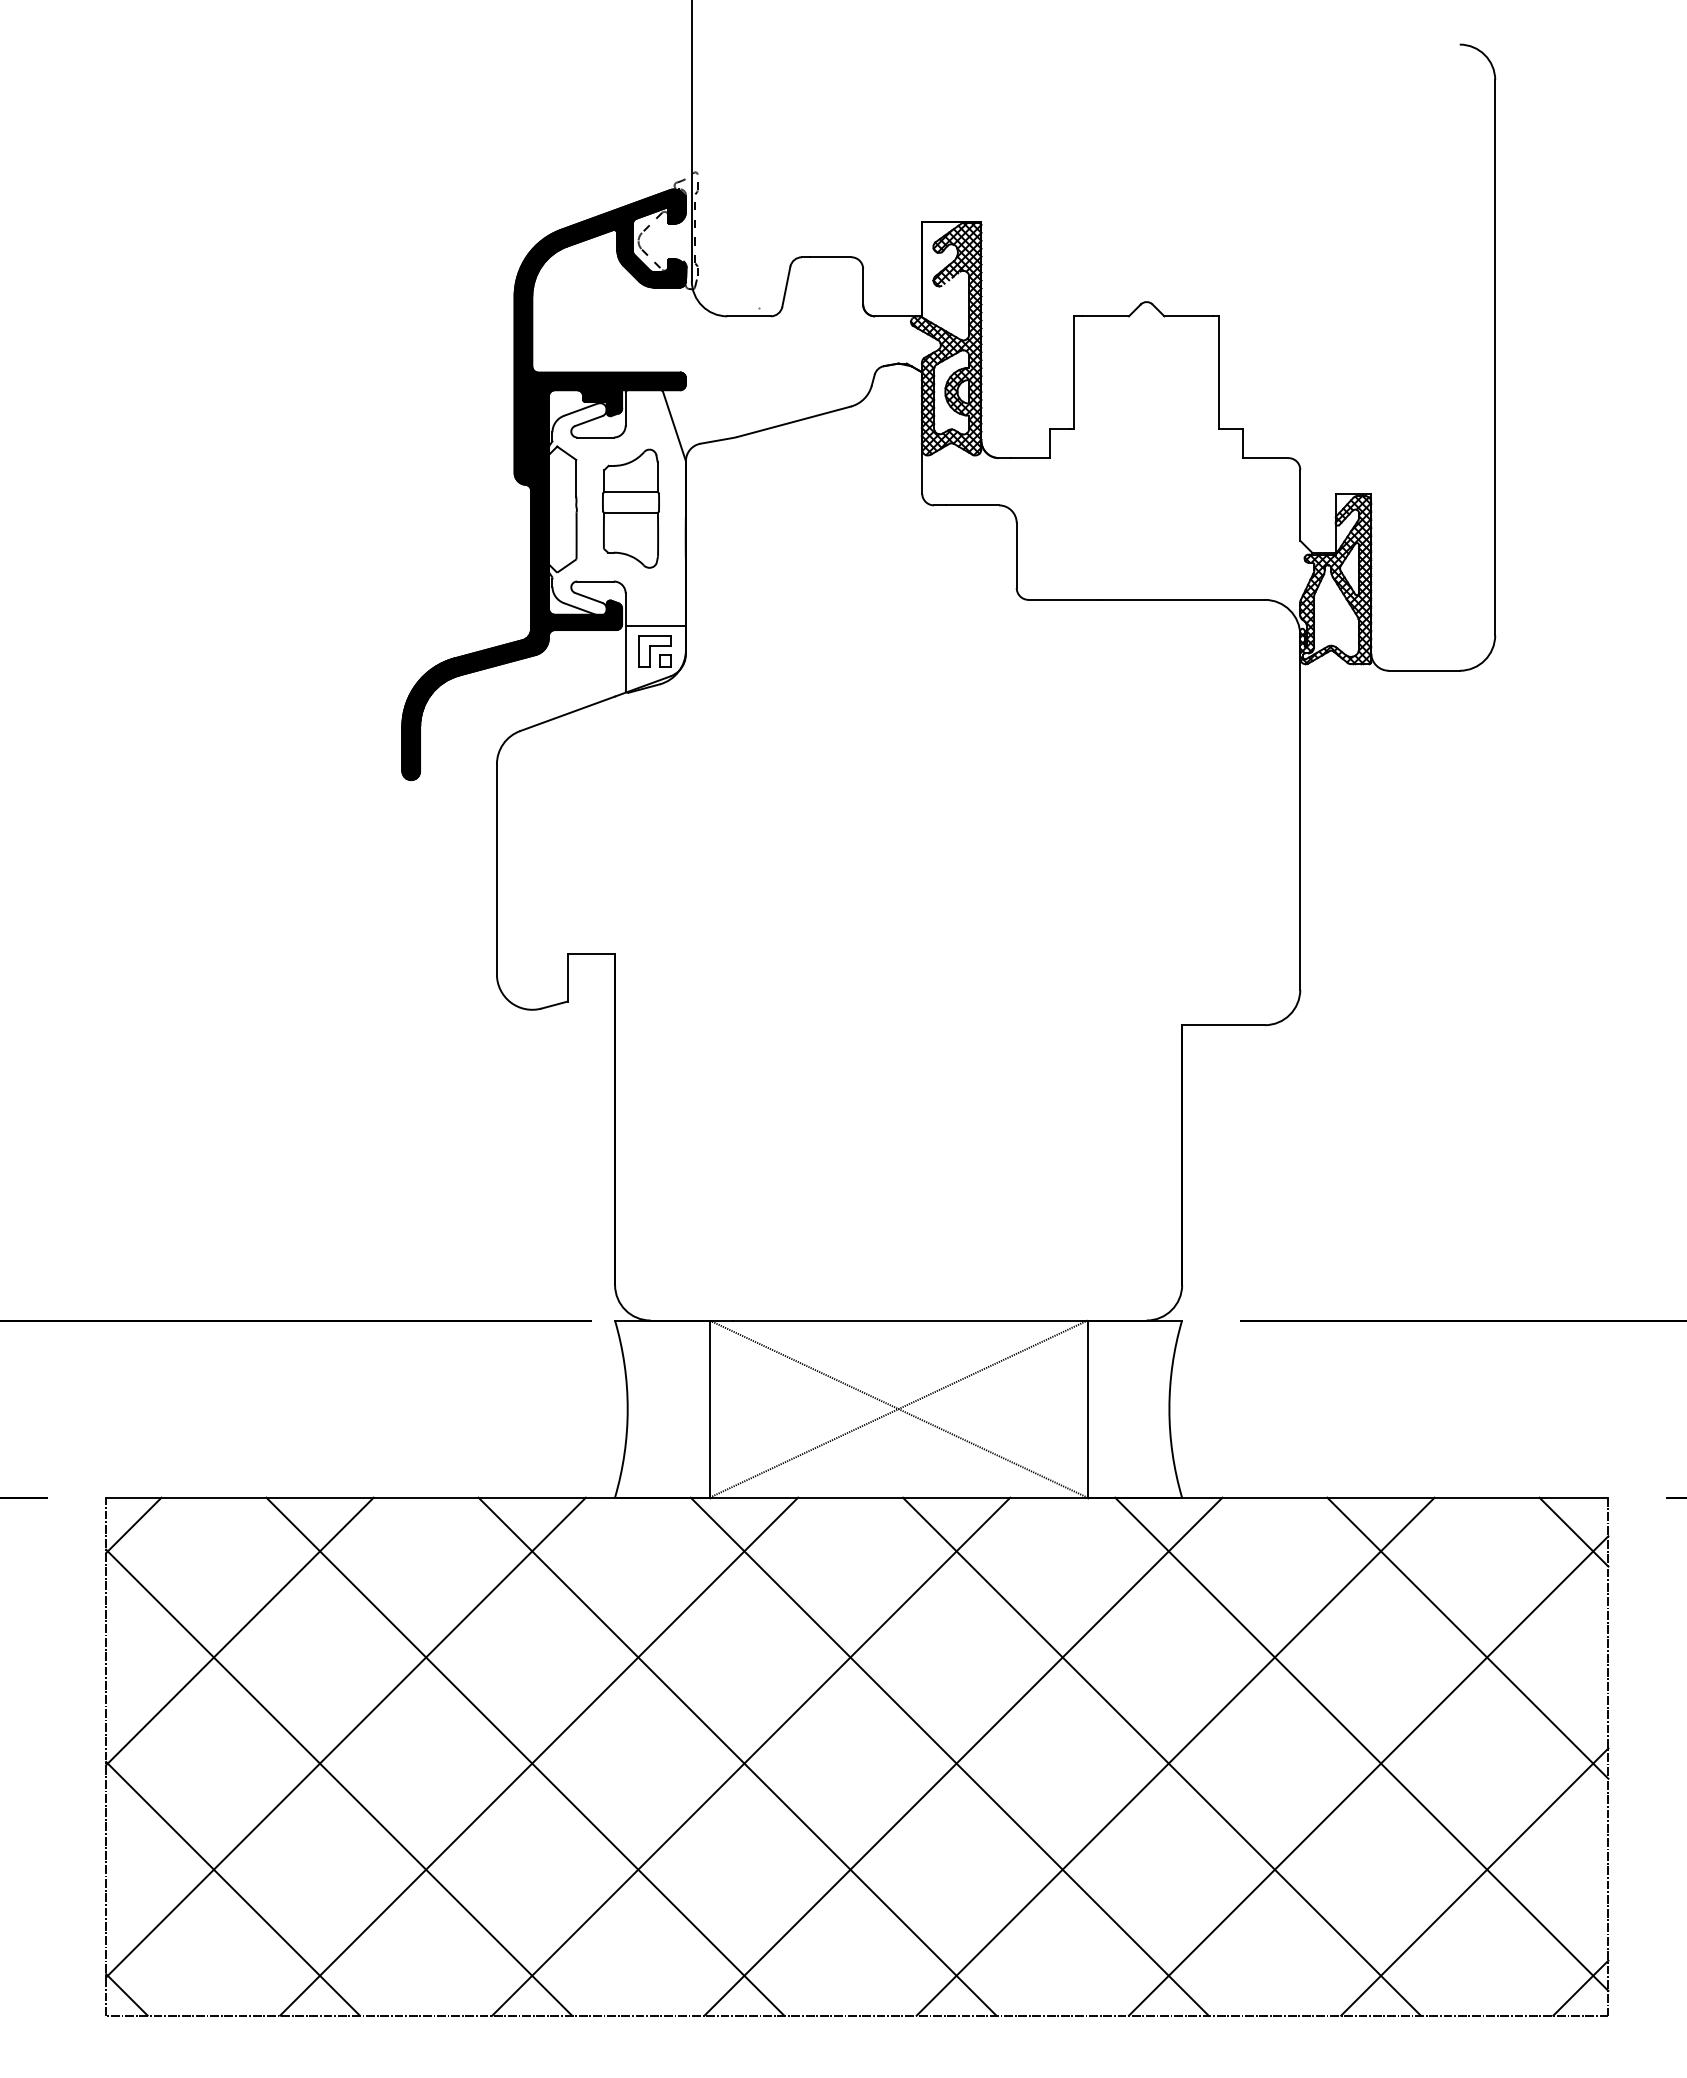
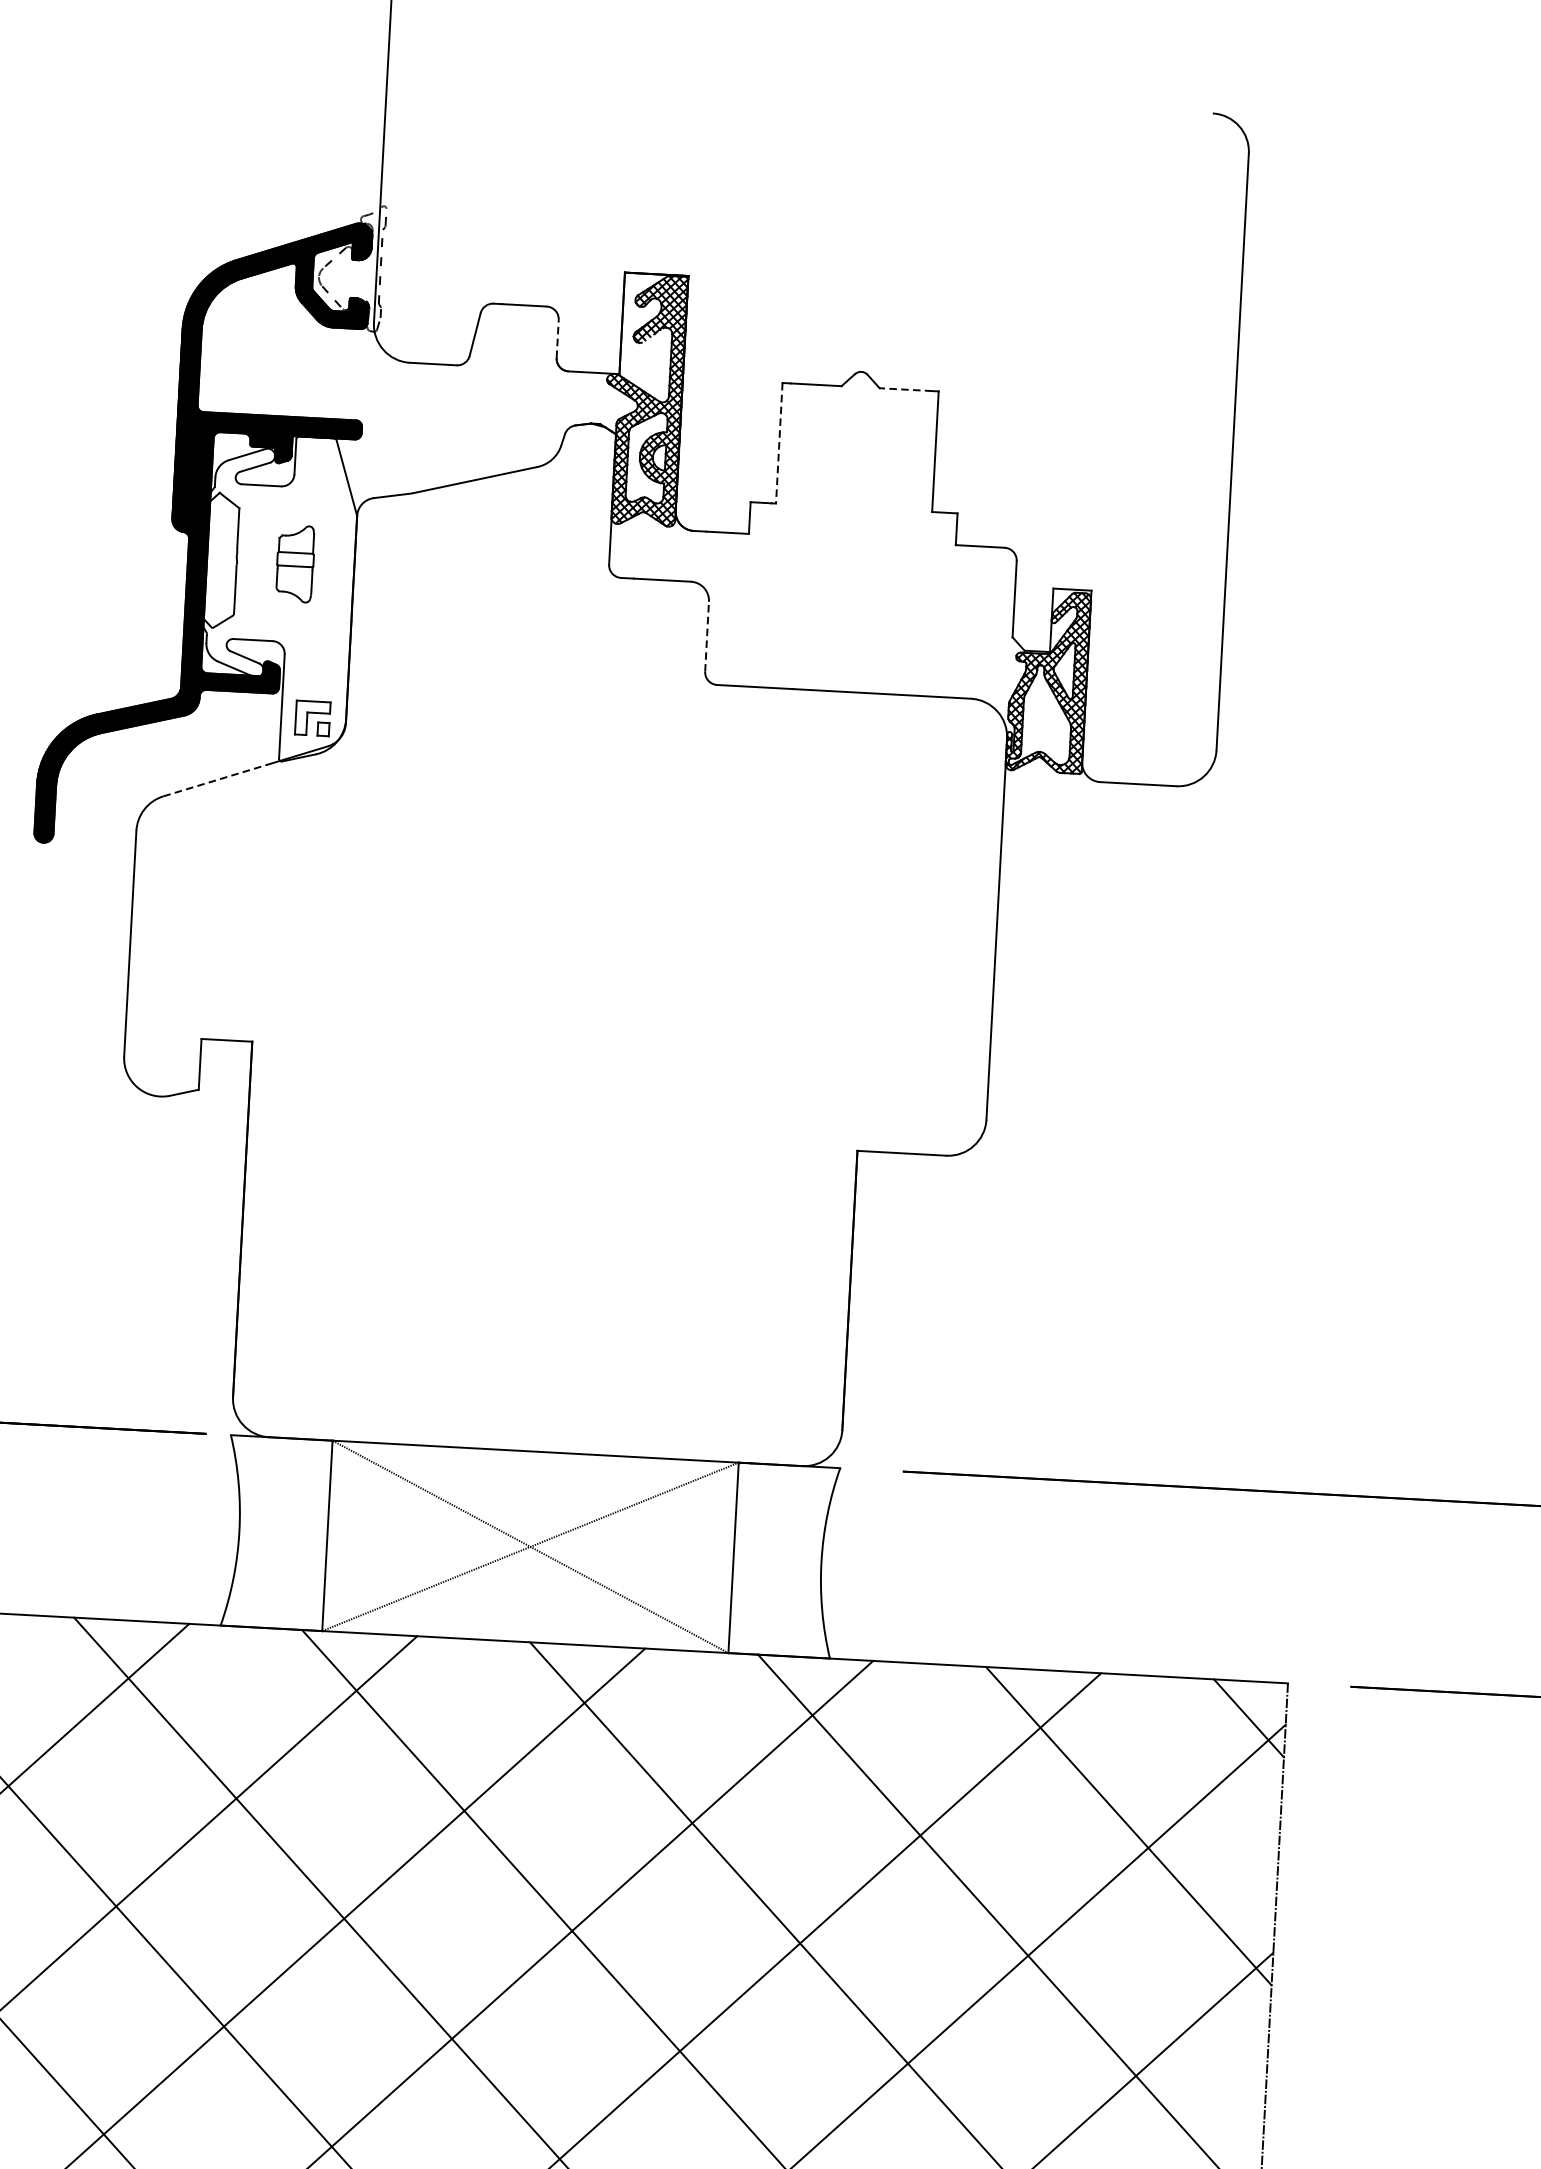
line: (863, 286) -> (558, 338), solid -> dashed
line: (1188, 316) -> (905, 389), solid -> dashed
line: (1074, 372) -> (779, 443), solid -> dashed
part: (630, 508) -> (294, 563), size x0.6
line: (1016, 555) -> (706, 636), solid -> dashed
line: (655, 626) -> (314, 691), removed
line: (568, 713) -> (216, 780), solid -> dashed

